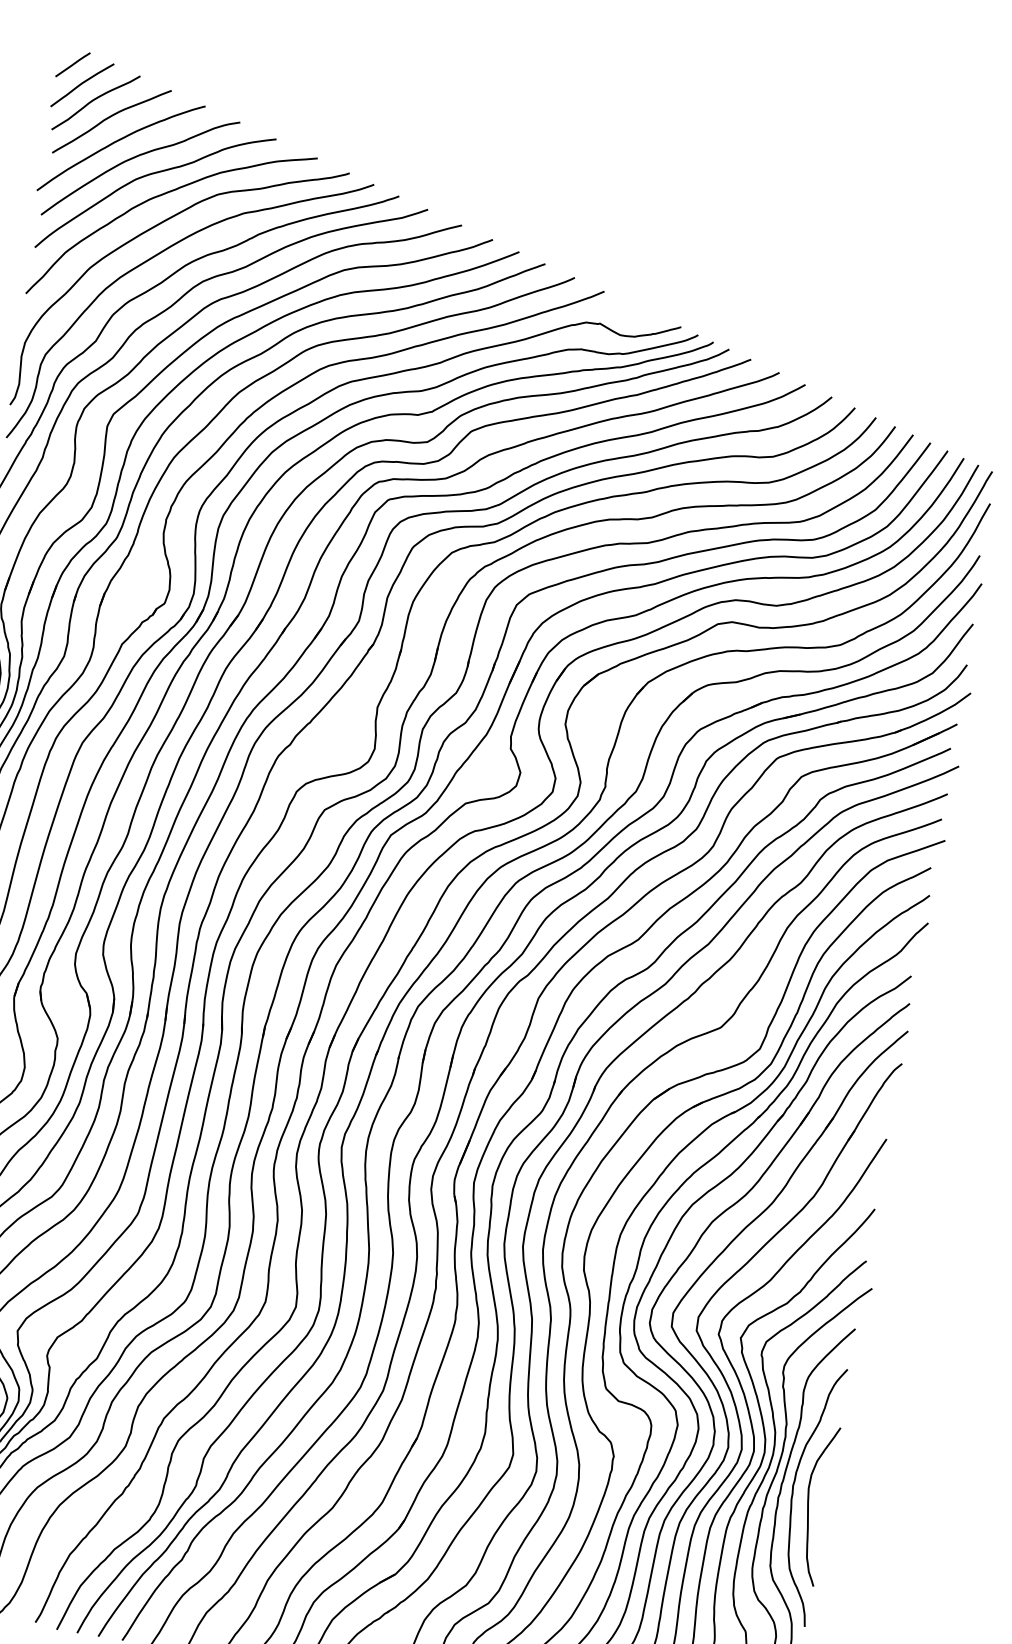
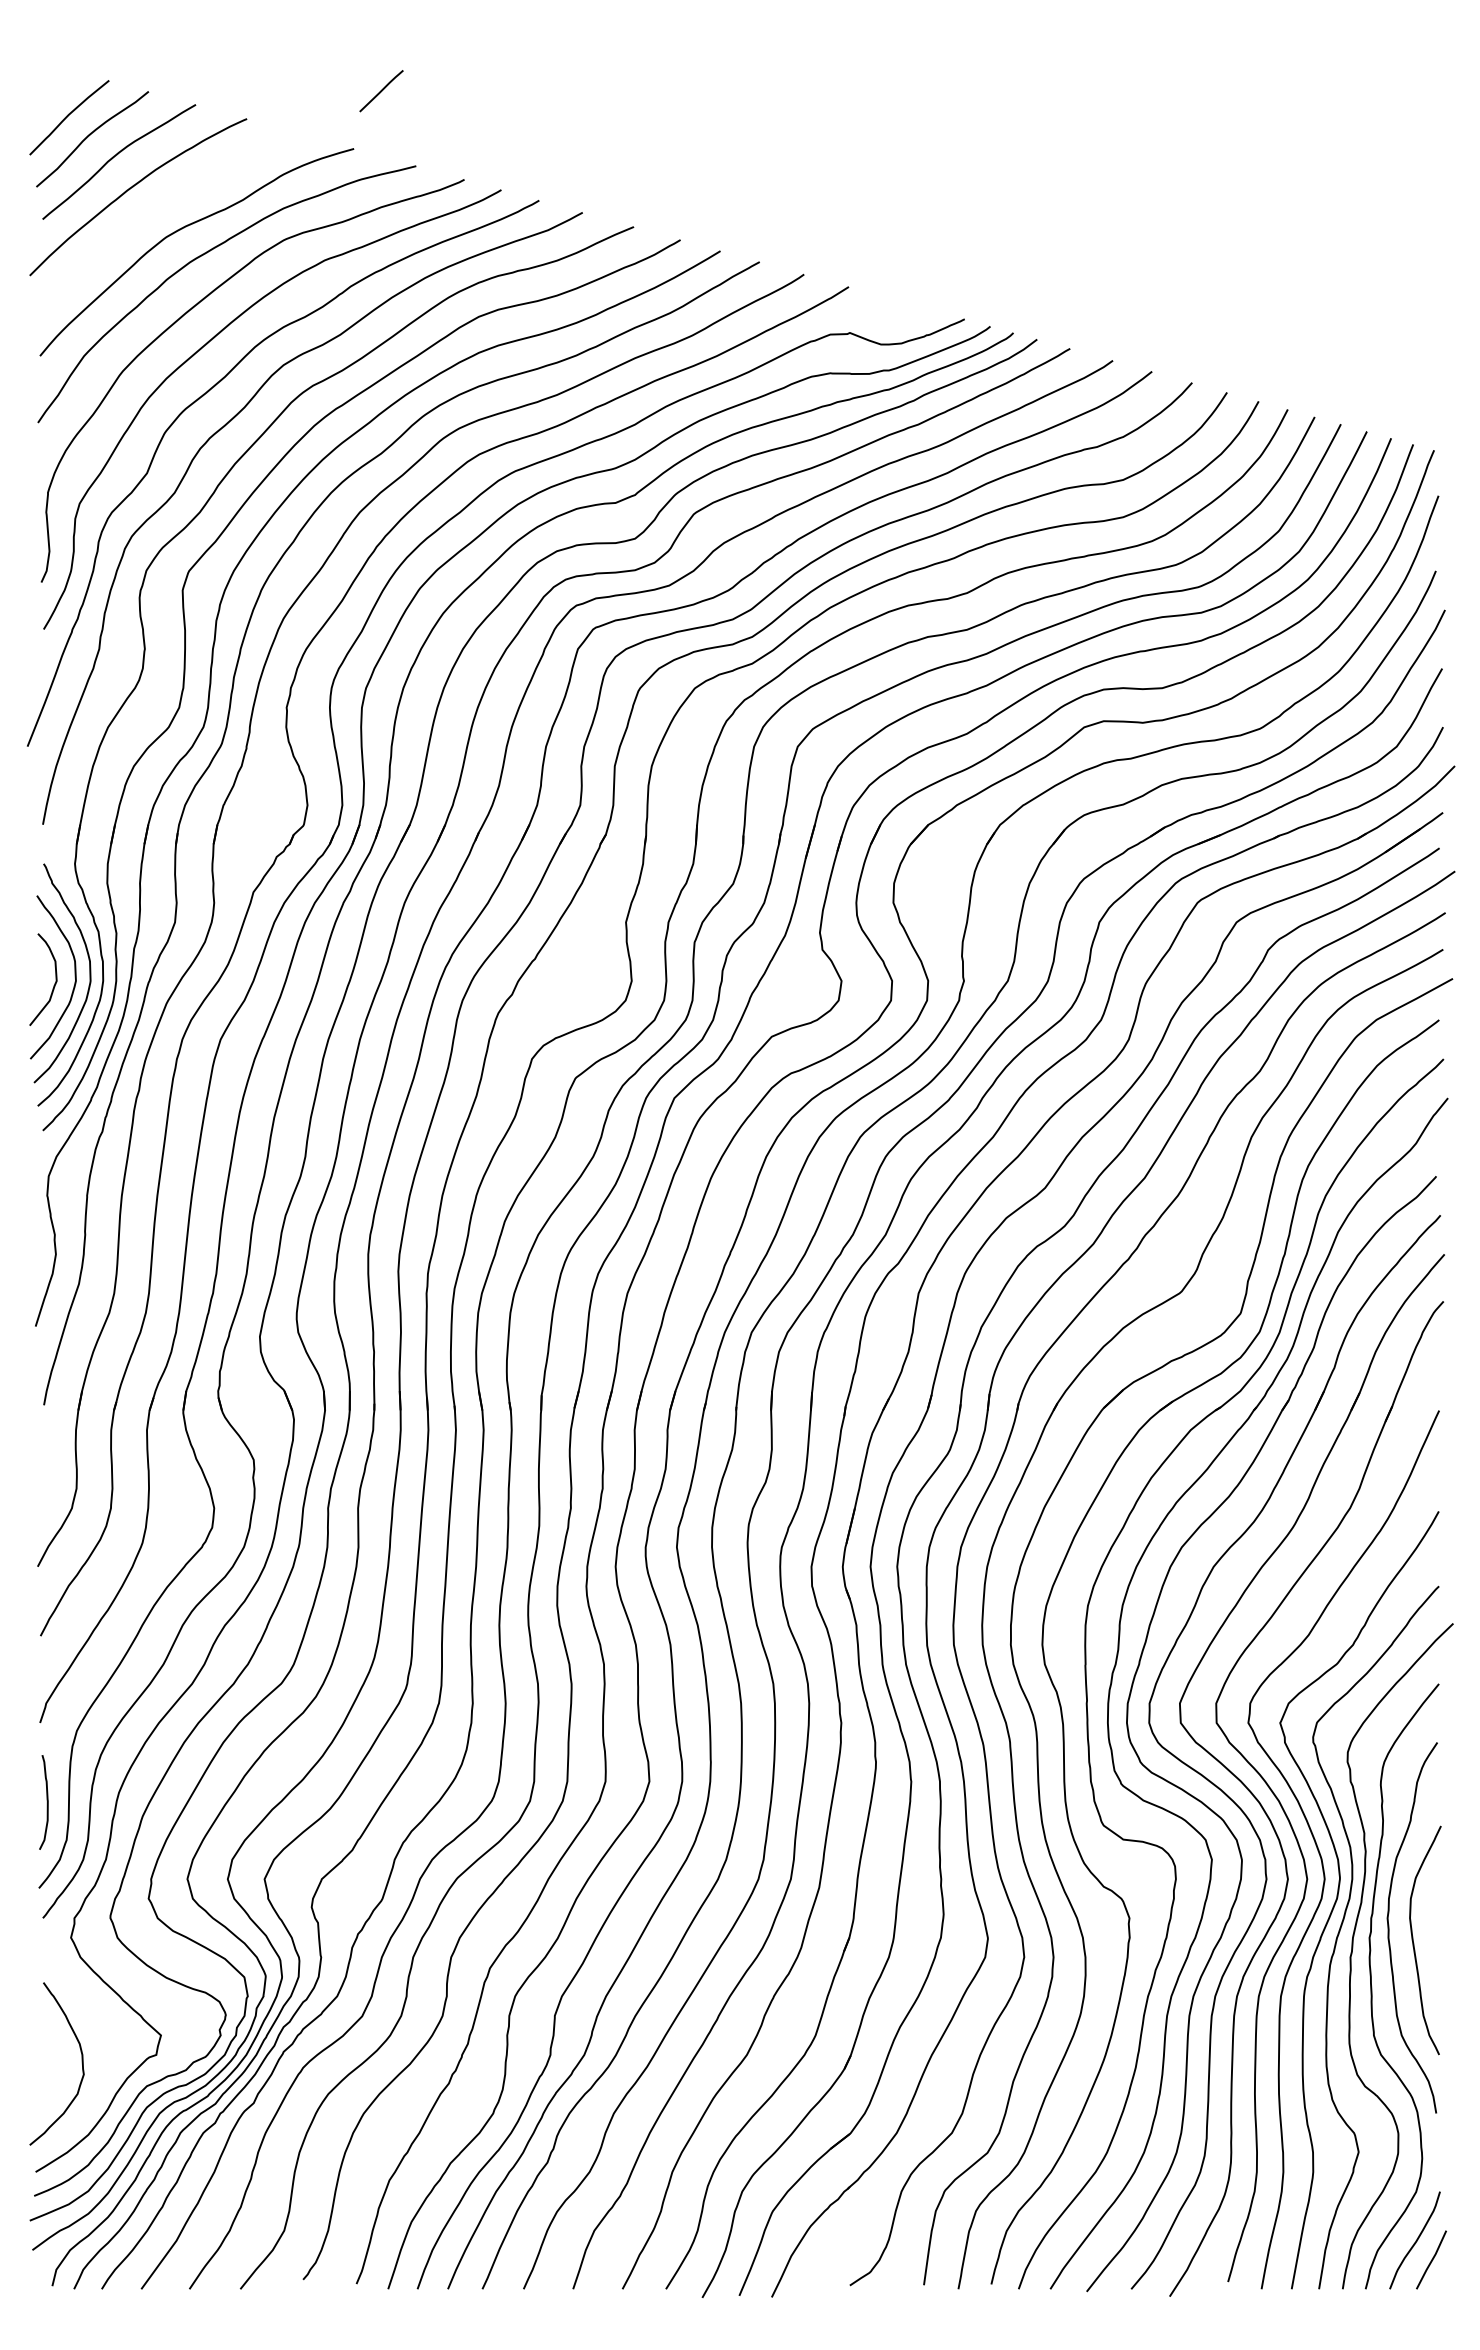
line: (72, 65) -> (381, 91), moved
curve: (136, 157) -> (161, 206), removed

